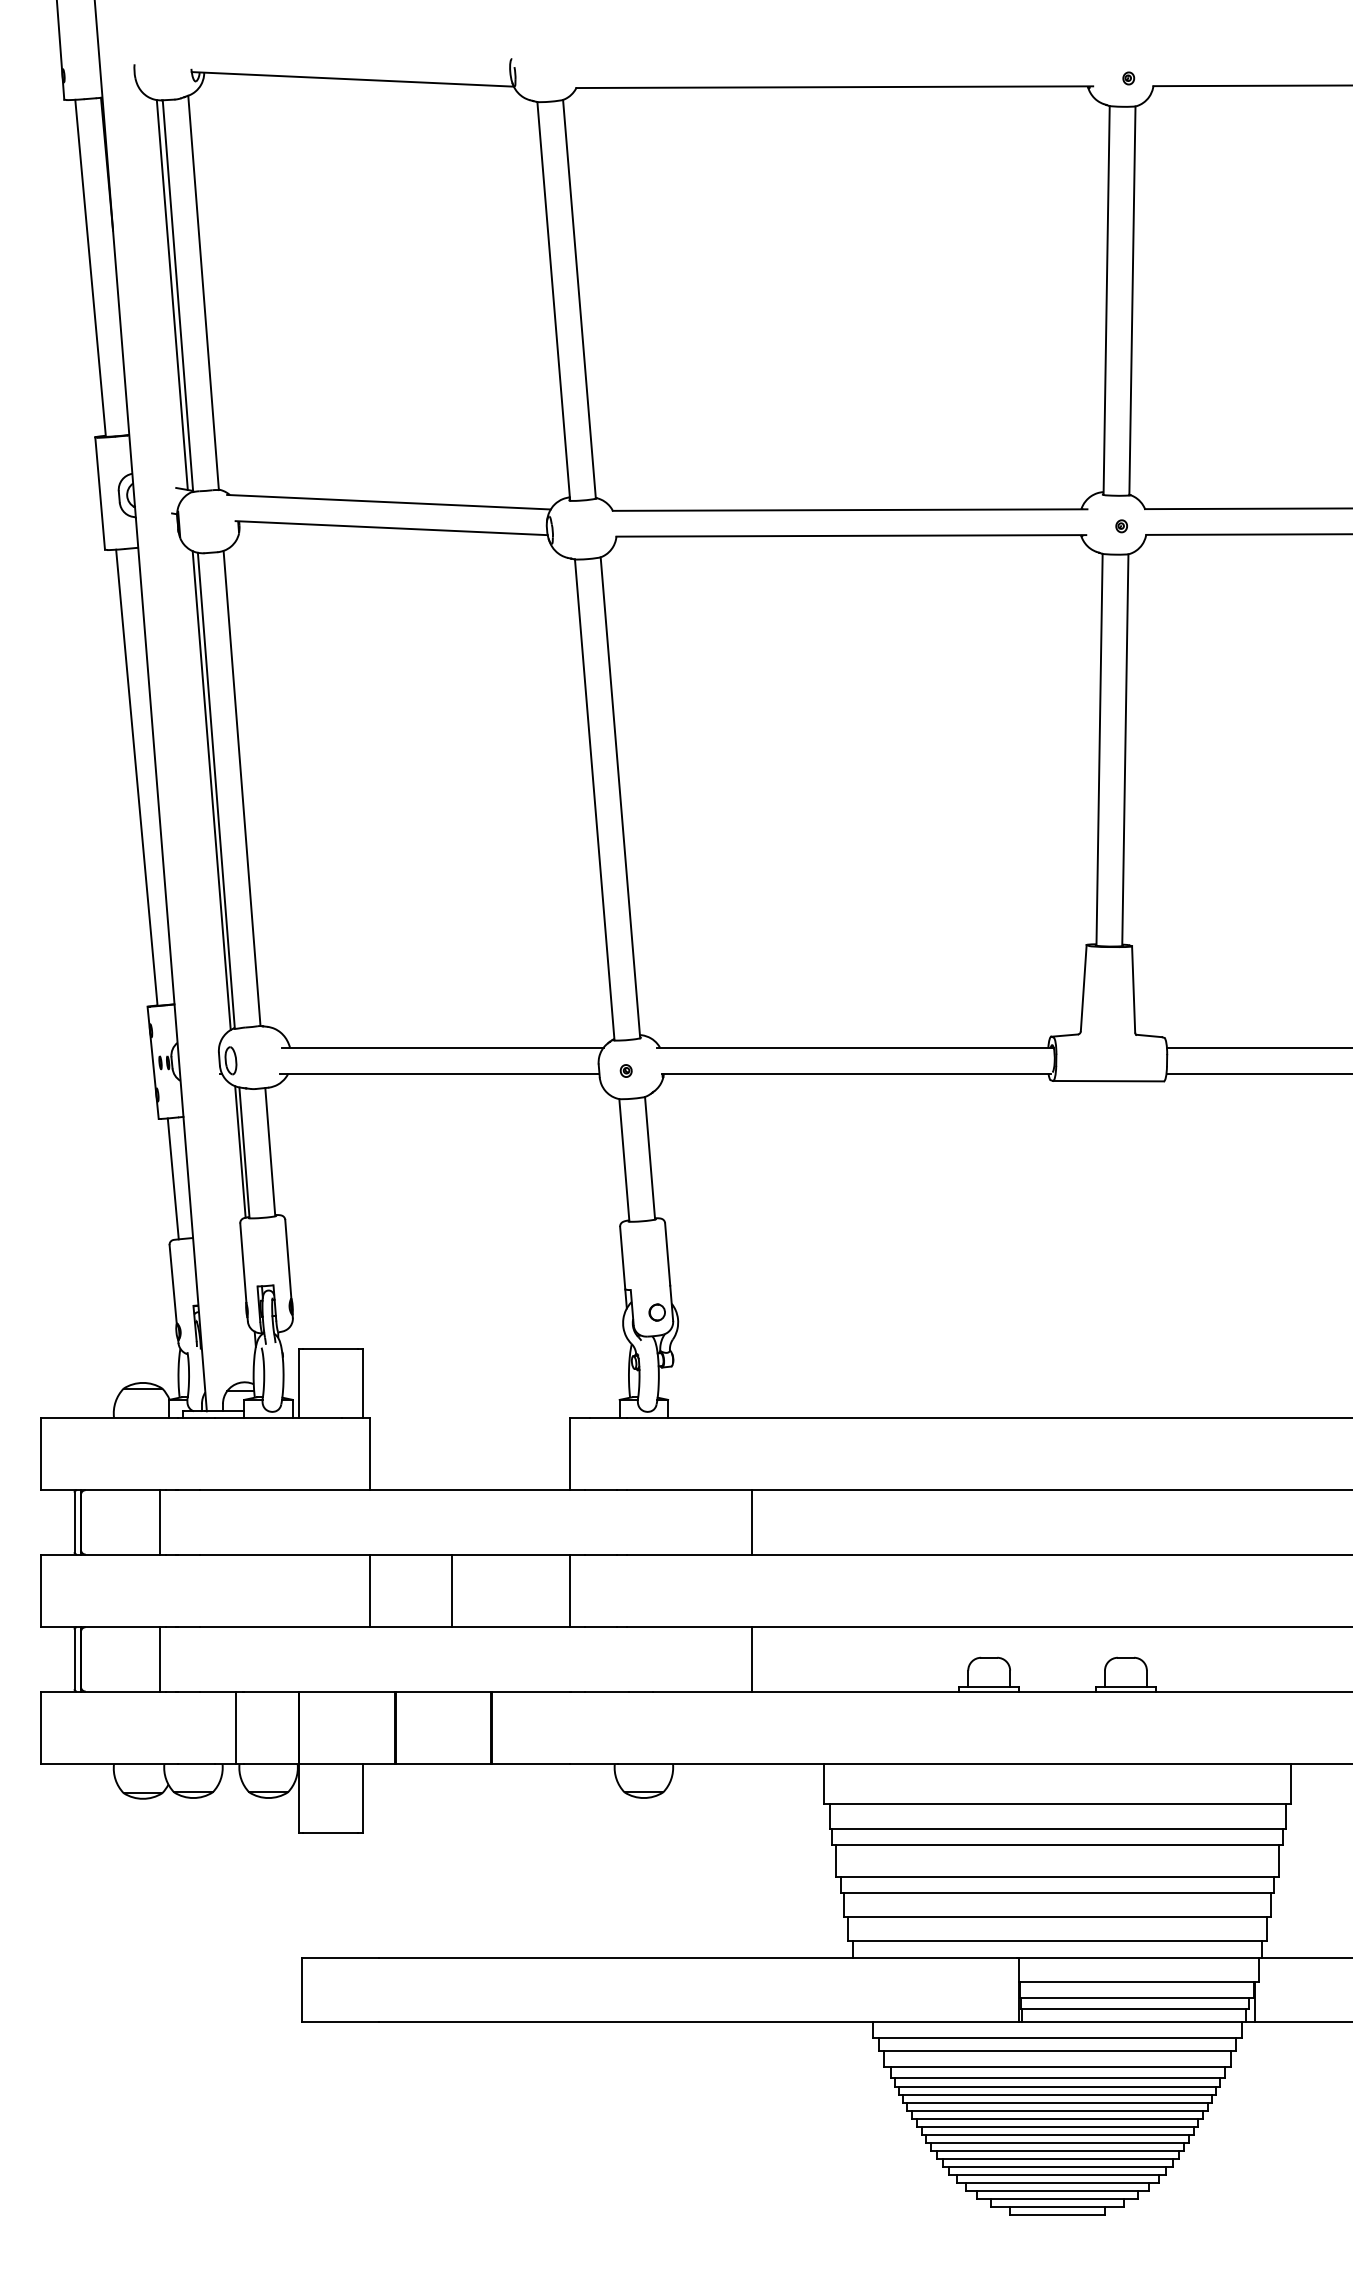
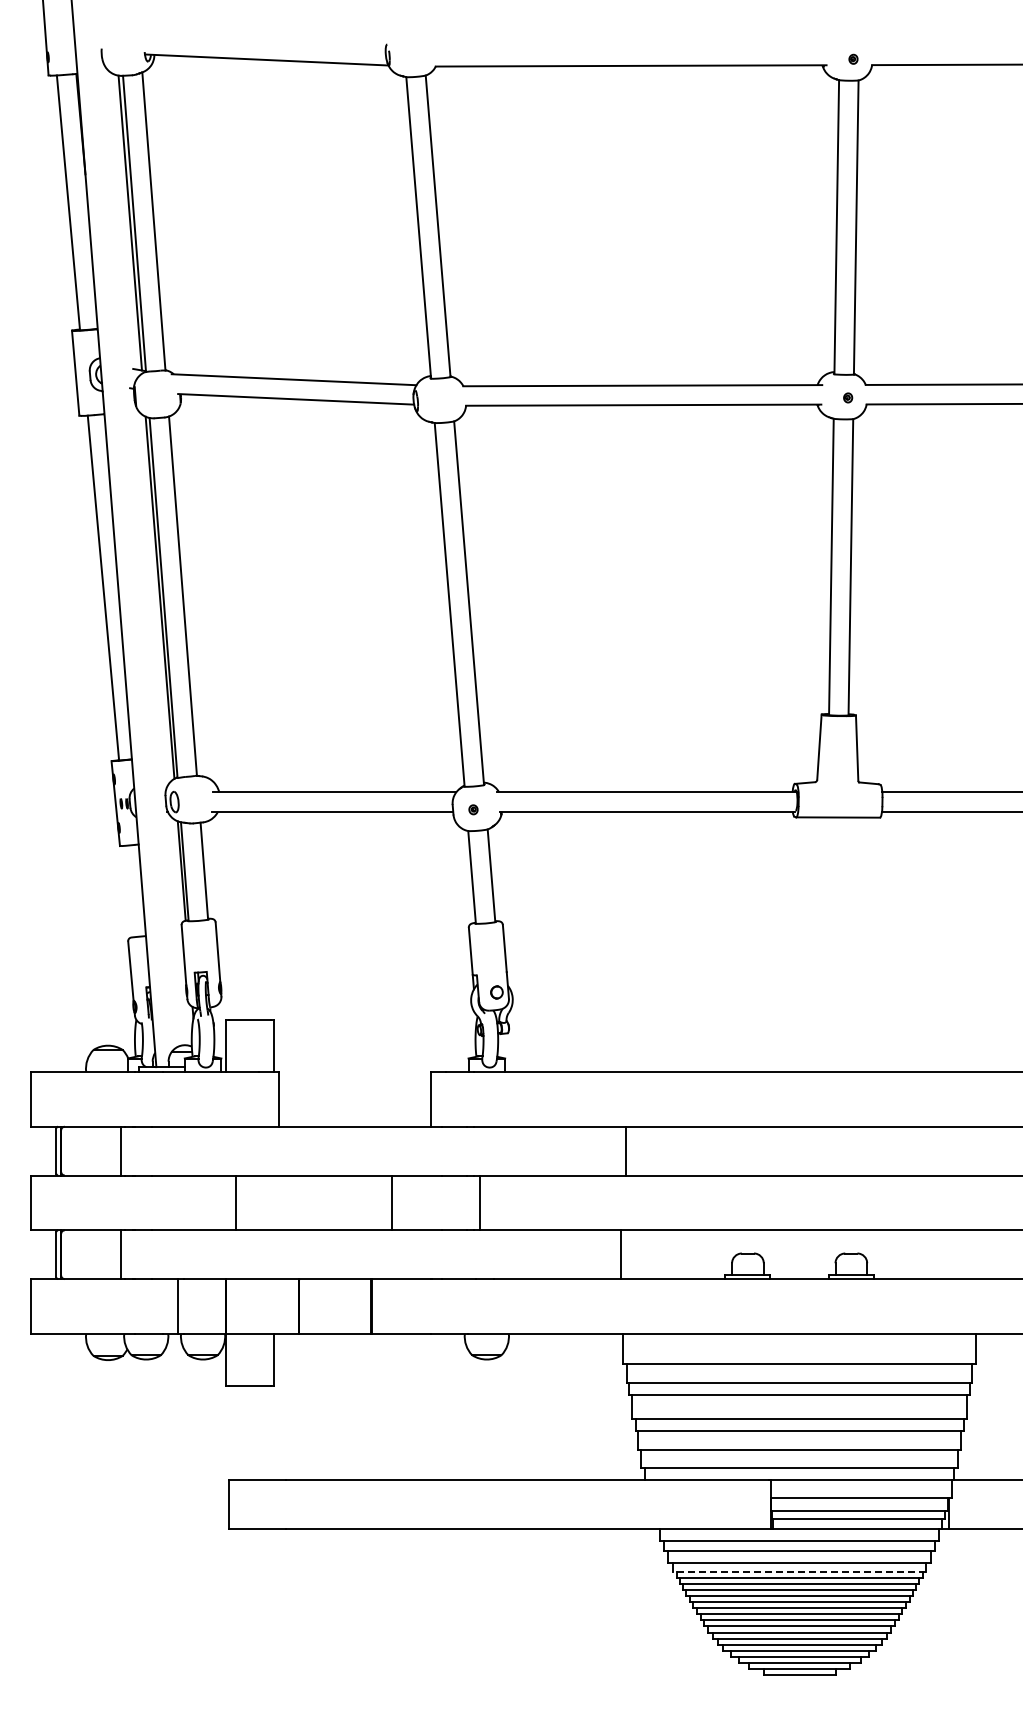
line: (172, 1179) -> (130, 891), removed
line: (751, 1521) -> (625, 1150), moved
line: (369, 1590) -> (236, 1202), moved
line: (451, 1590) -> (392, 1202), moved
line: (569, 1590) -> (479, 1202), moved
line: (751, 1659) -> (620, 1254), moved
line: (1057, 2078) -> (799, 1571), solid -> dashed

